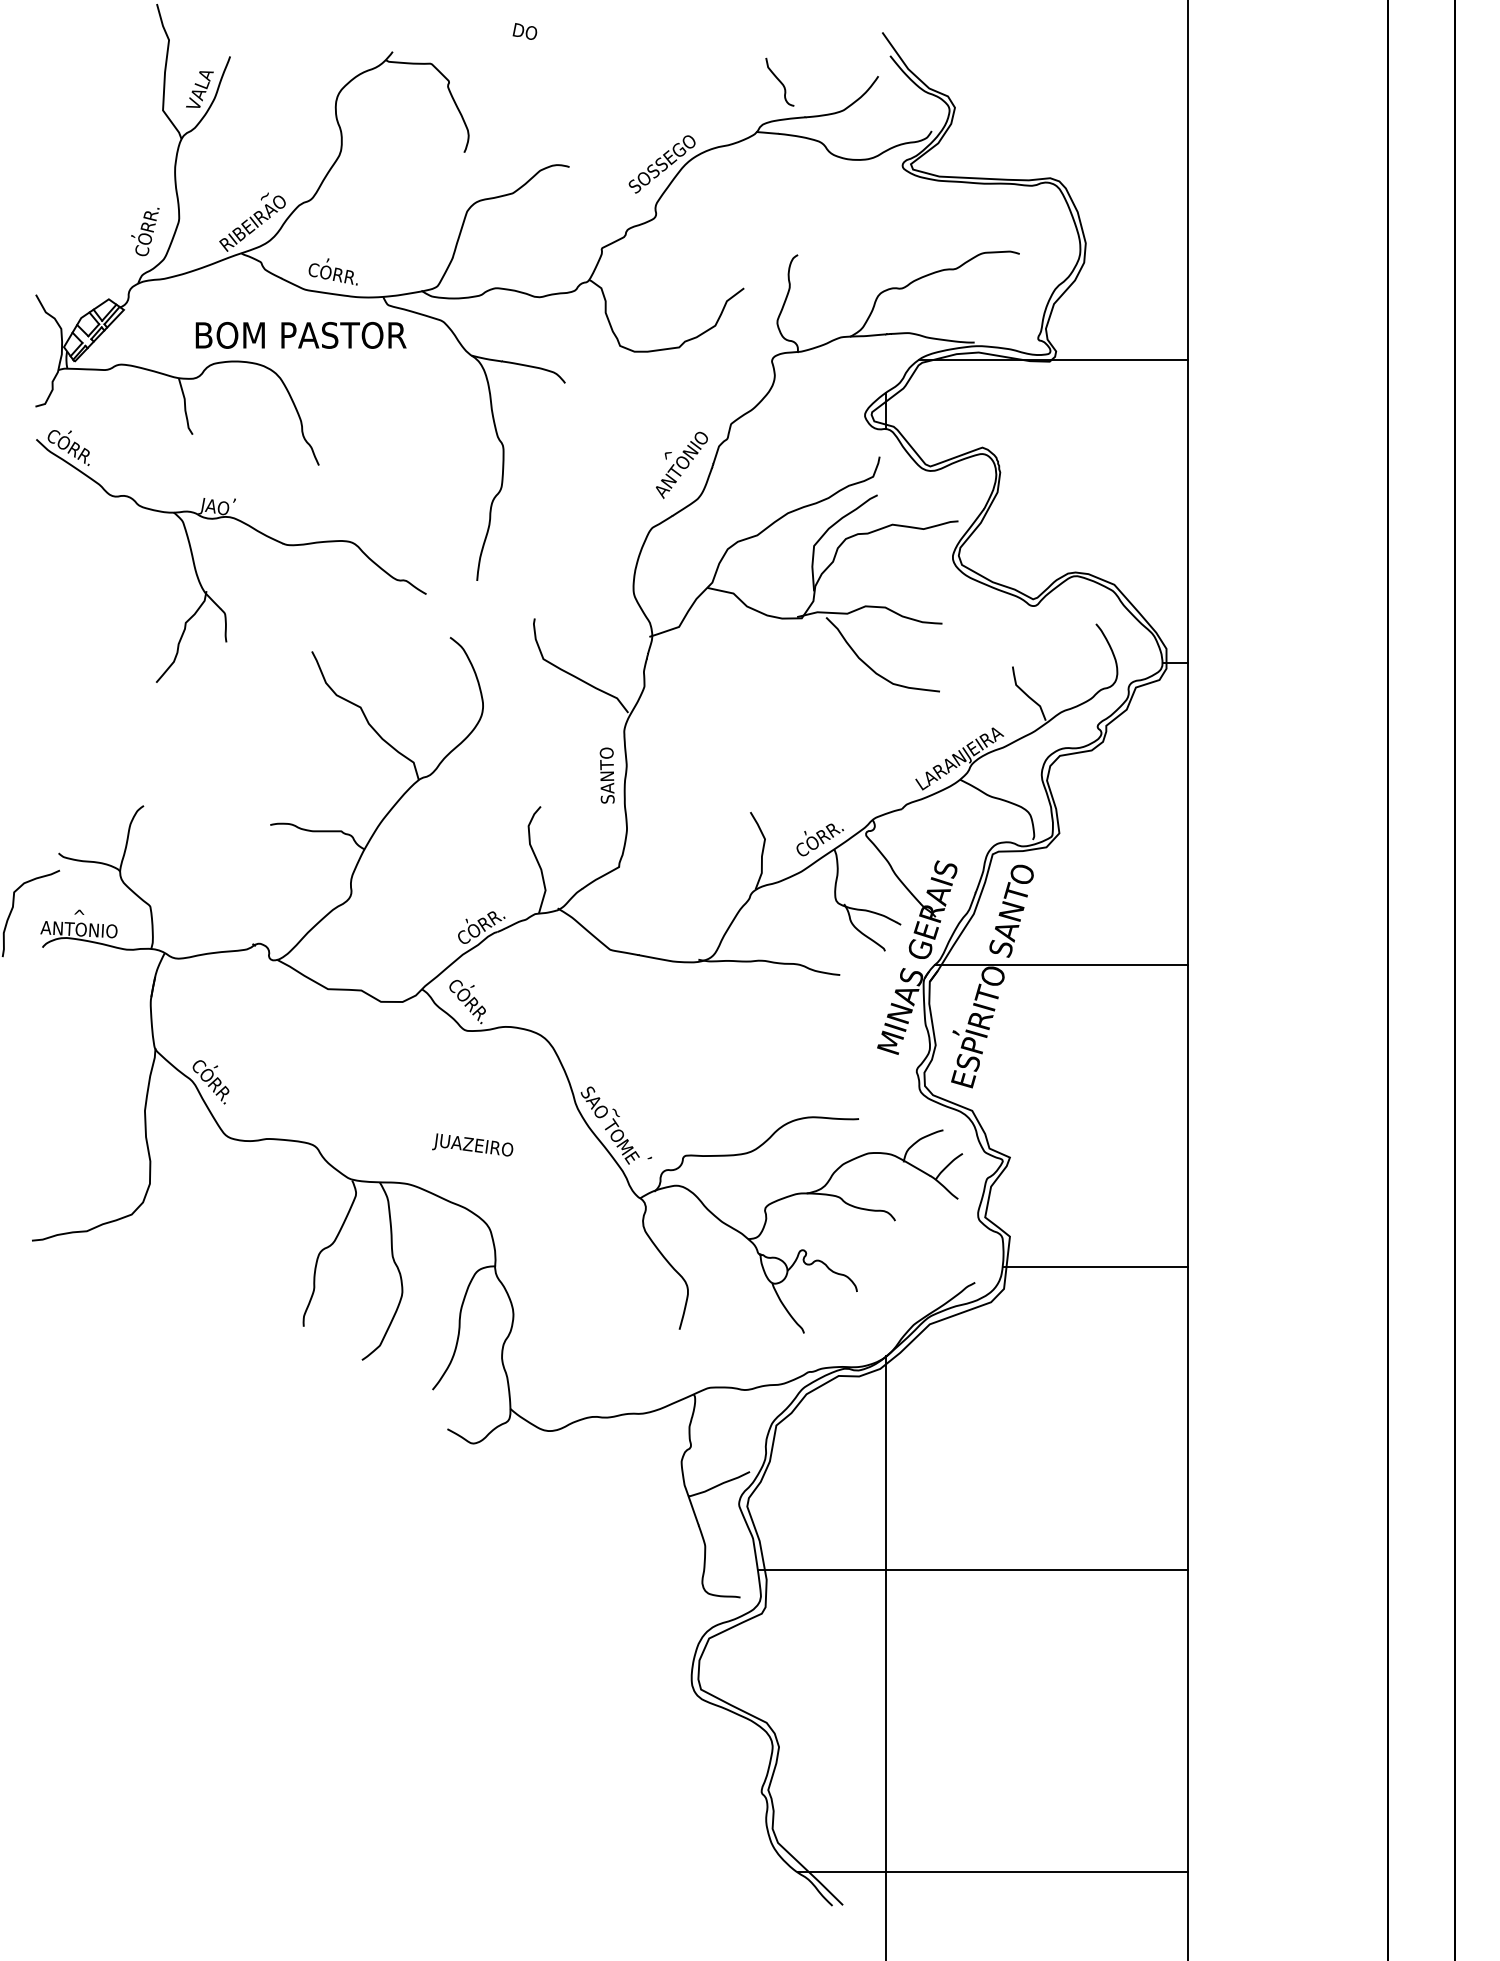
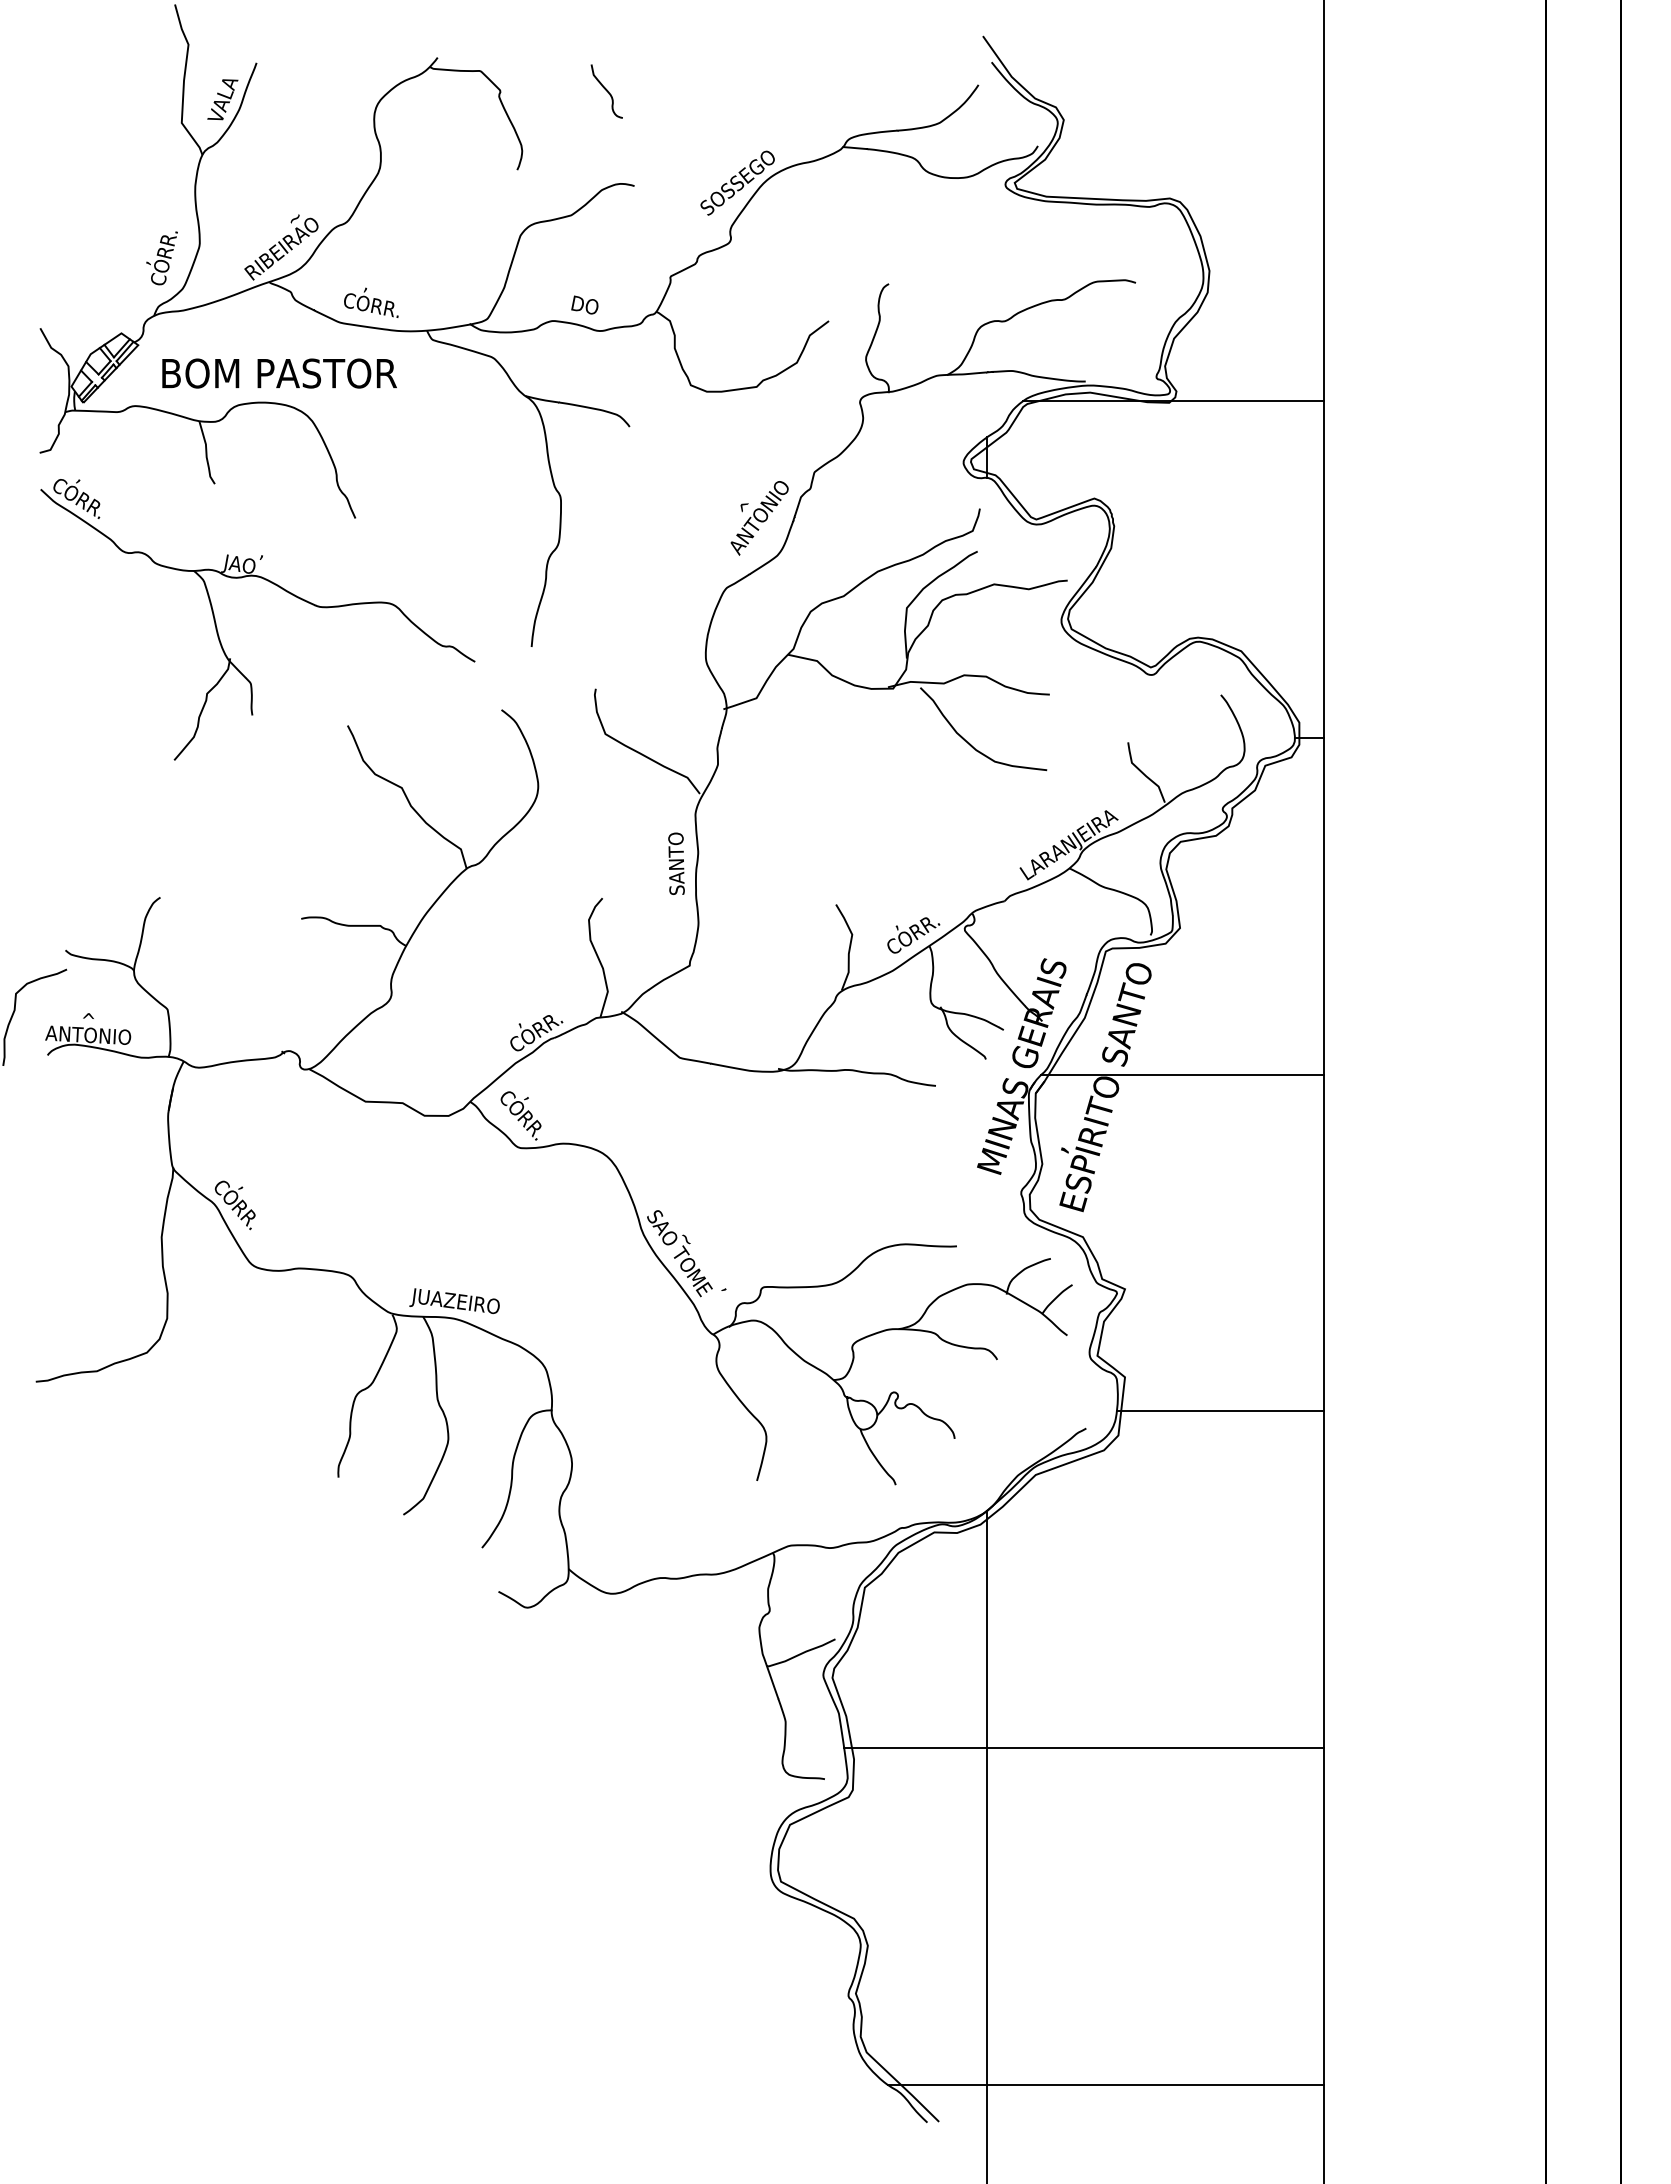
text: (524, 30) -> (584, 304), moved
curve: (779, 82) -> (606, 91), moved
text: (301, 335) -> (279, 373), moved
text: (472, 1144) -> (454, 1300), moved

